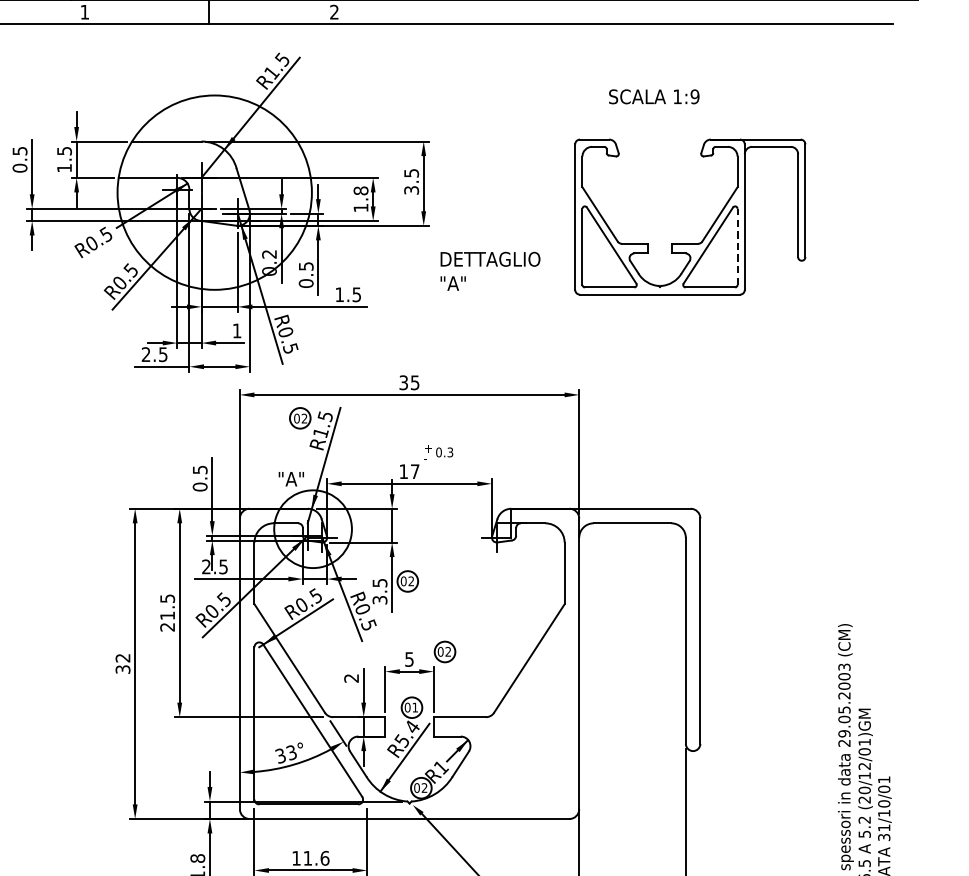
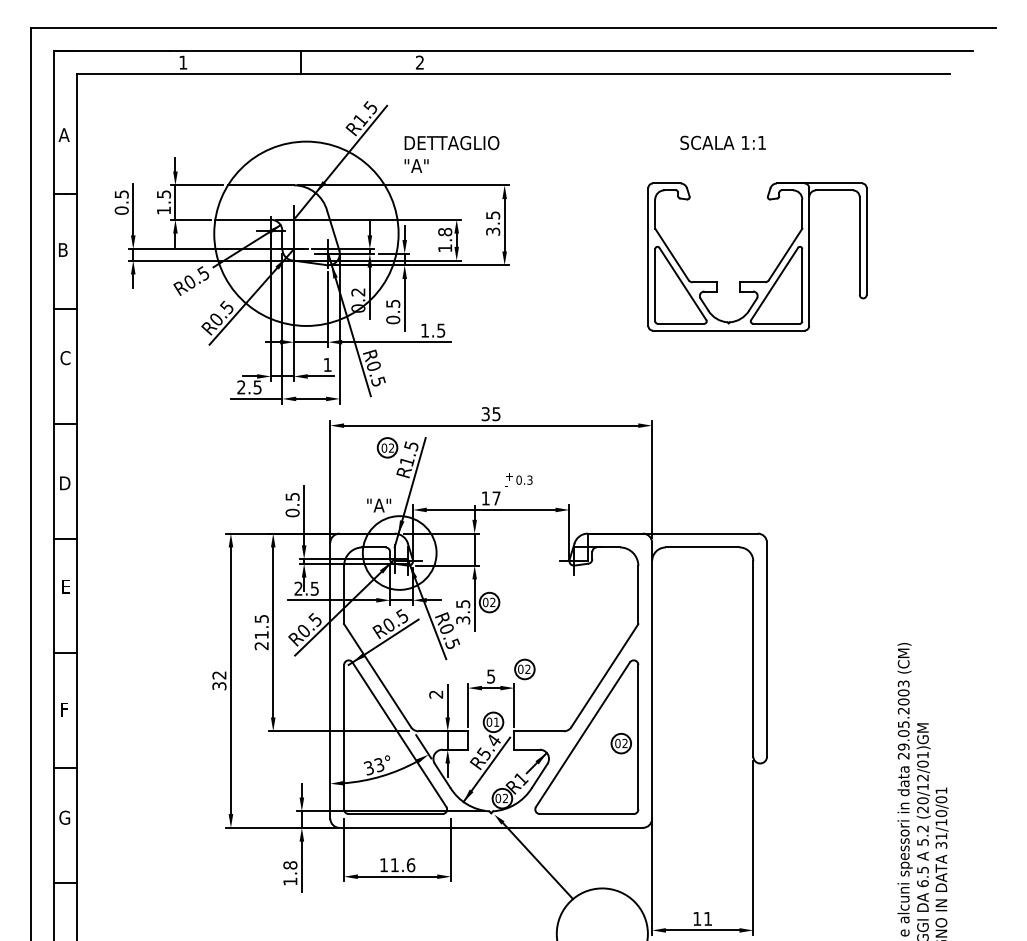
text: (694, 96) -> (761, 142), 1:9 -> 1:1
line: (737, 246) -> (802, 284), dashed -> solid
text: (489, 271) -> (451, 154), moved
part: (510, 722) -> (586, 736), added

